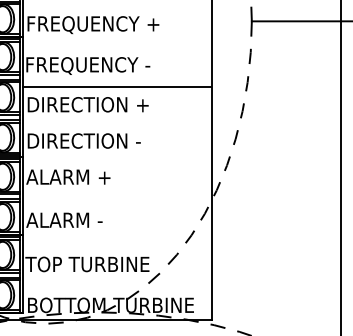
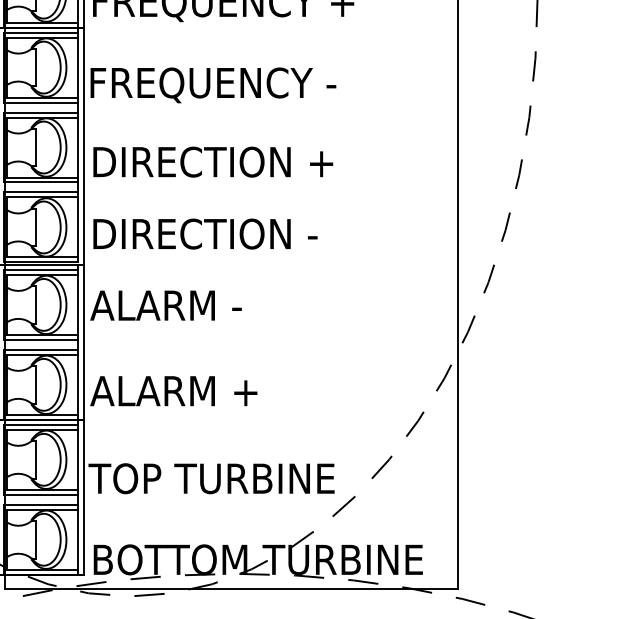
line: (116, 87) -> (269, 127), removed
text: (103, 177) -> (243, 306), ALARM + -> ALARM -
text: (103, 220) -> (243, 391), ALARM - -> ALARM +

